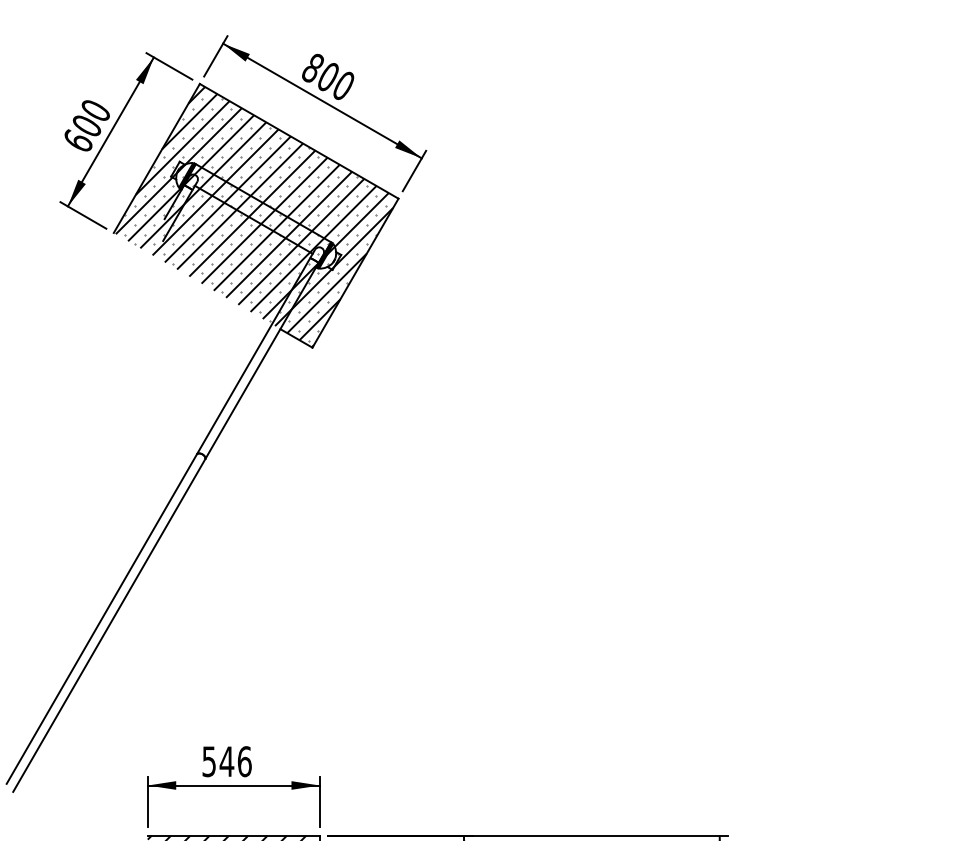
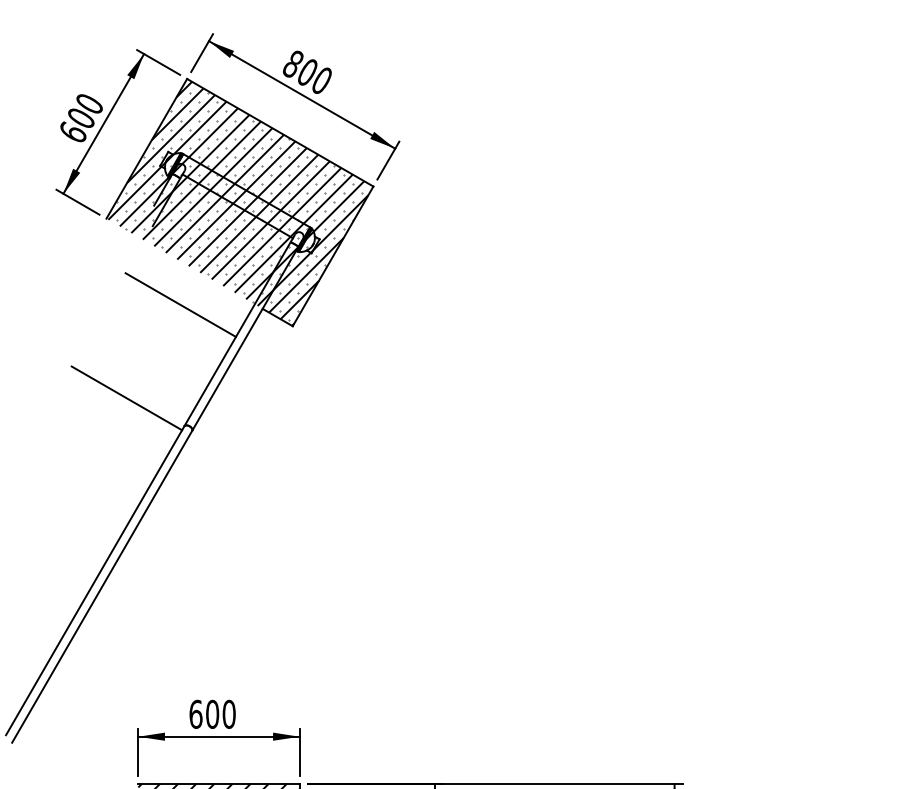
line: (192, 325) -> (180, 305), added
line: (135, 424) -> (126, 398), added
text: (226, 761) -> (212, 714), 546 -> 600

